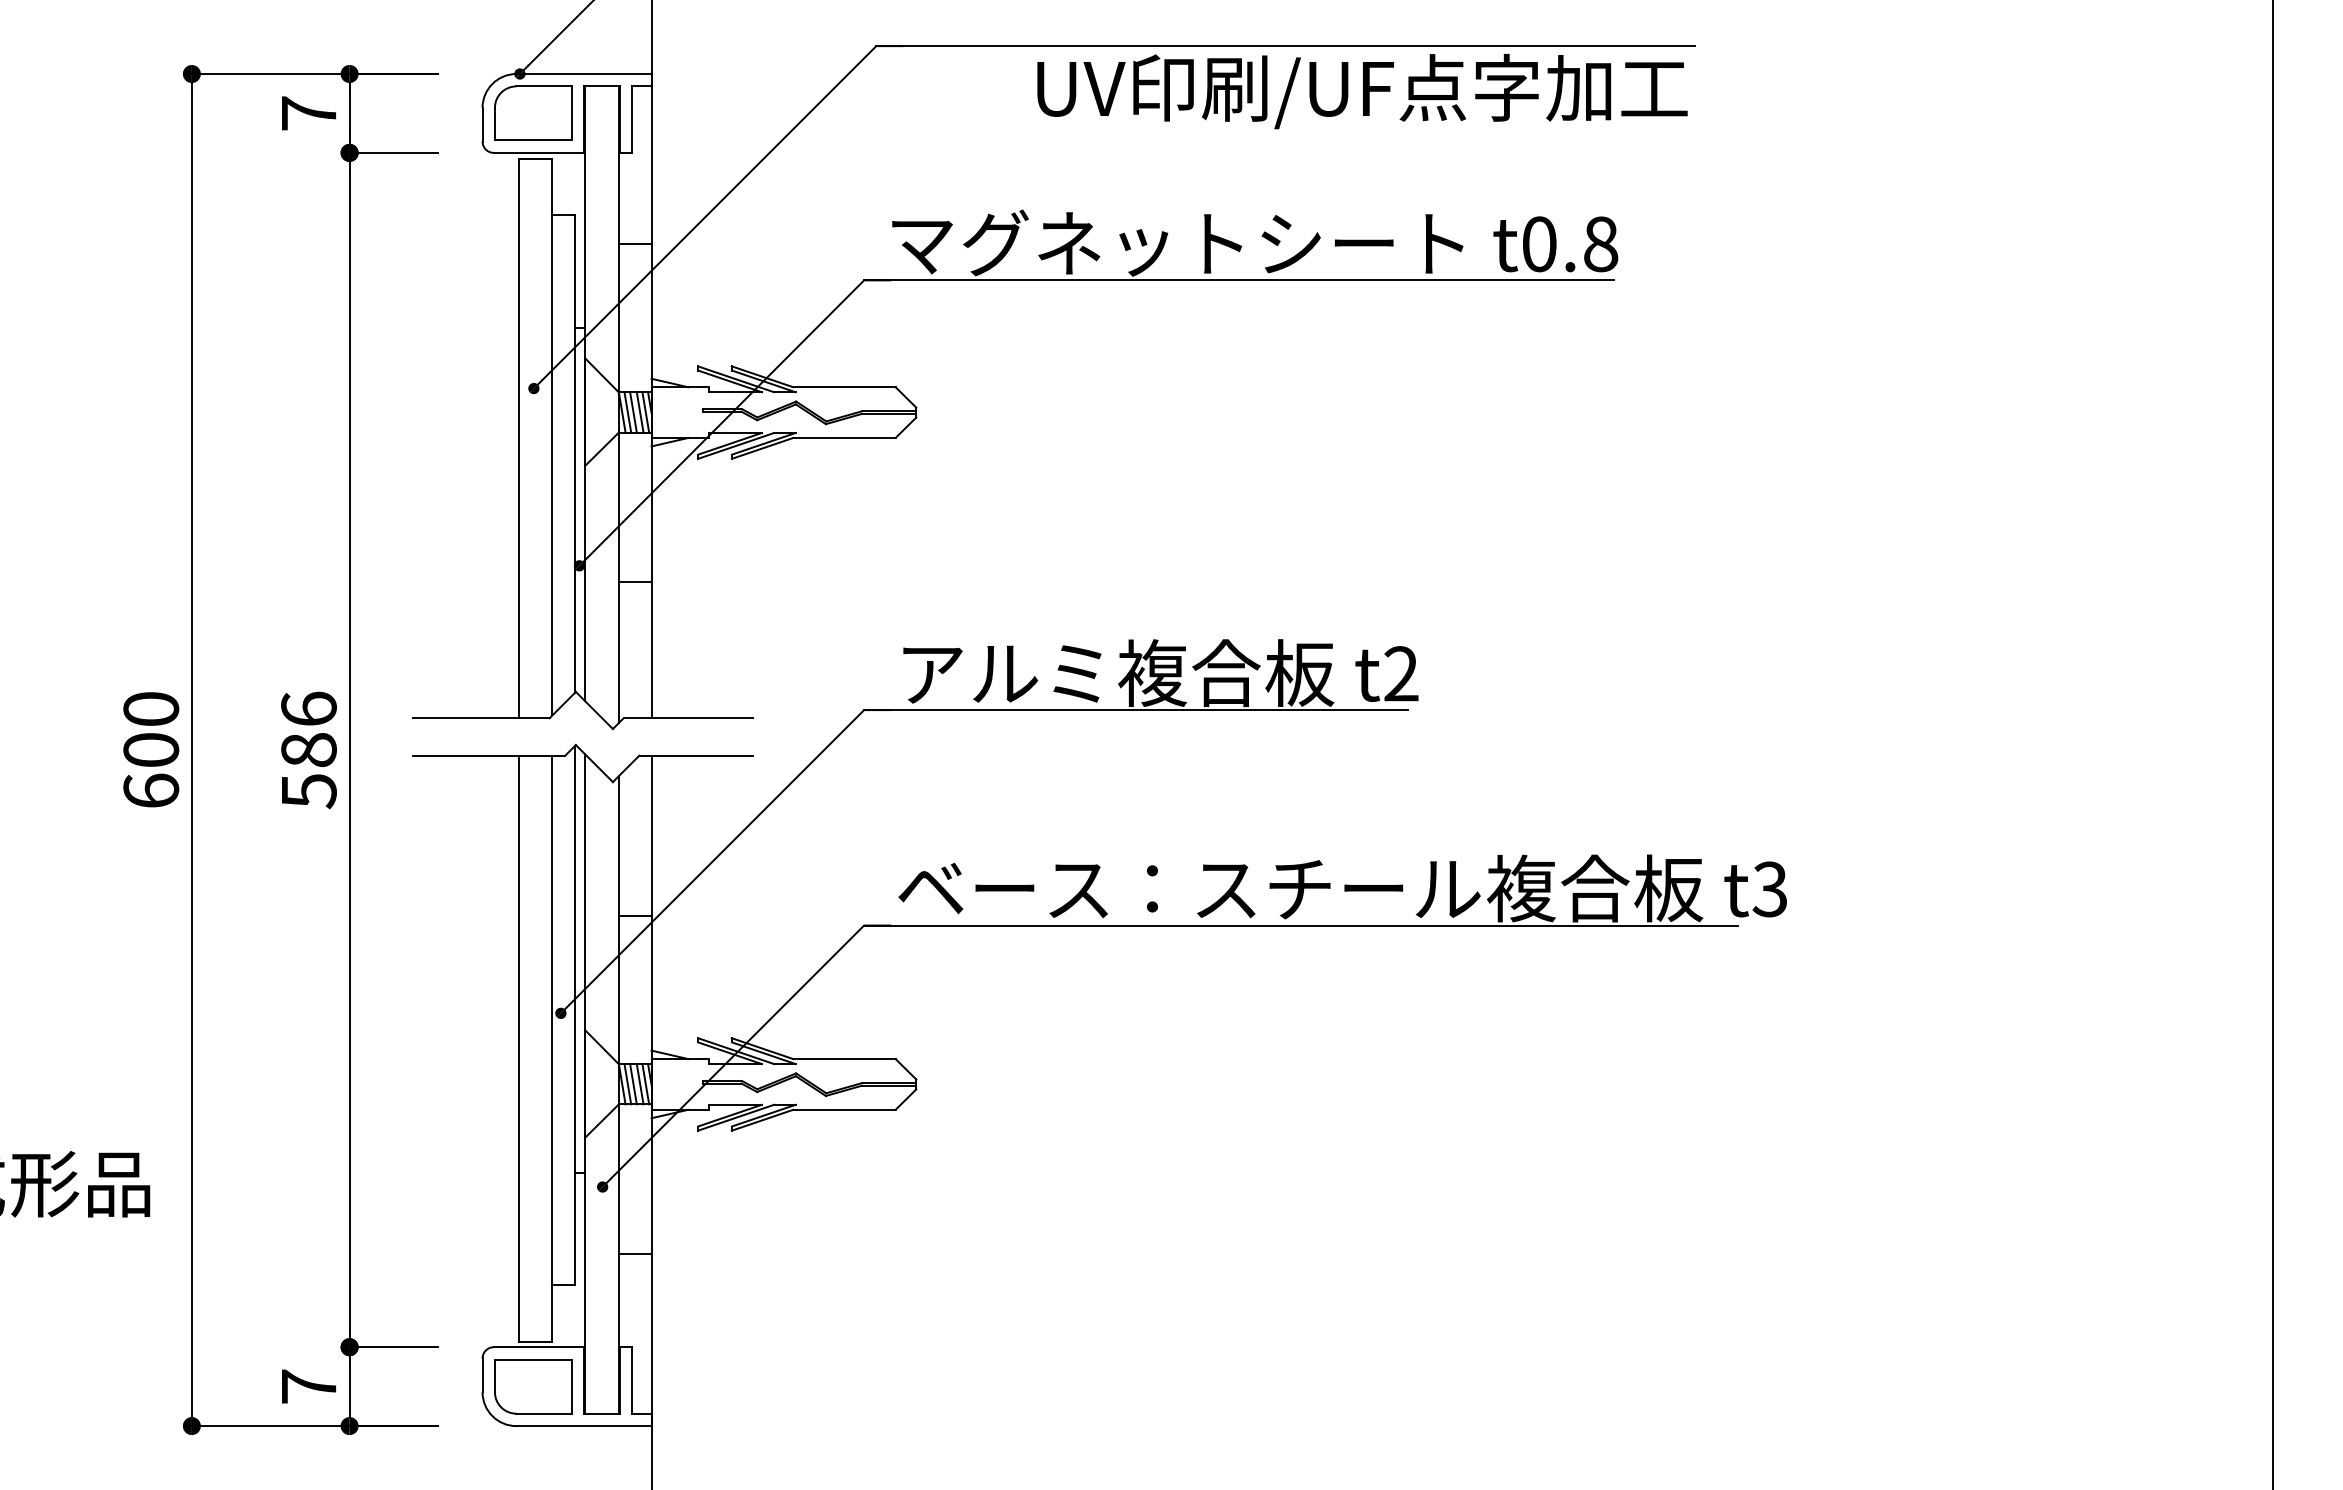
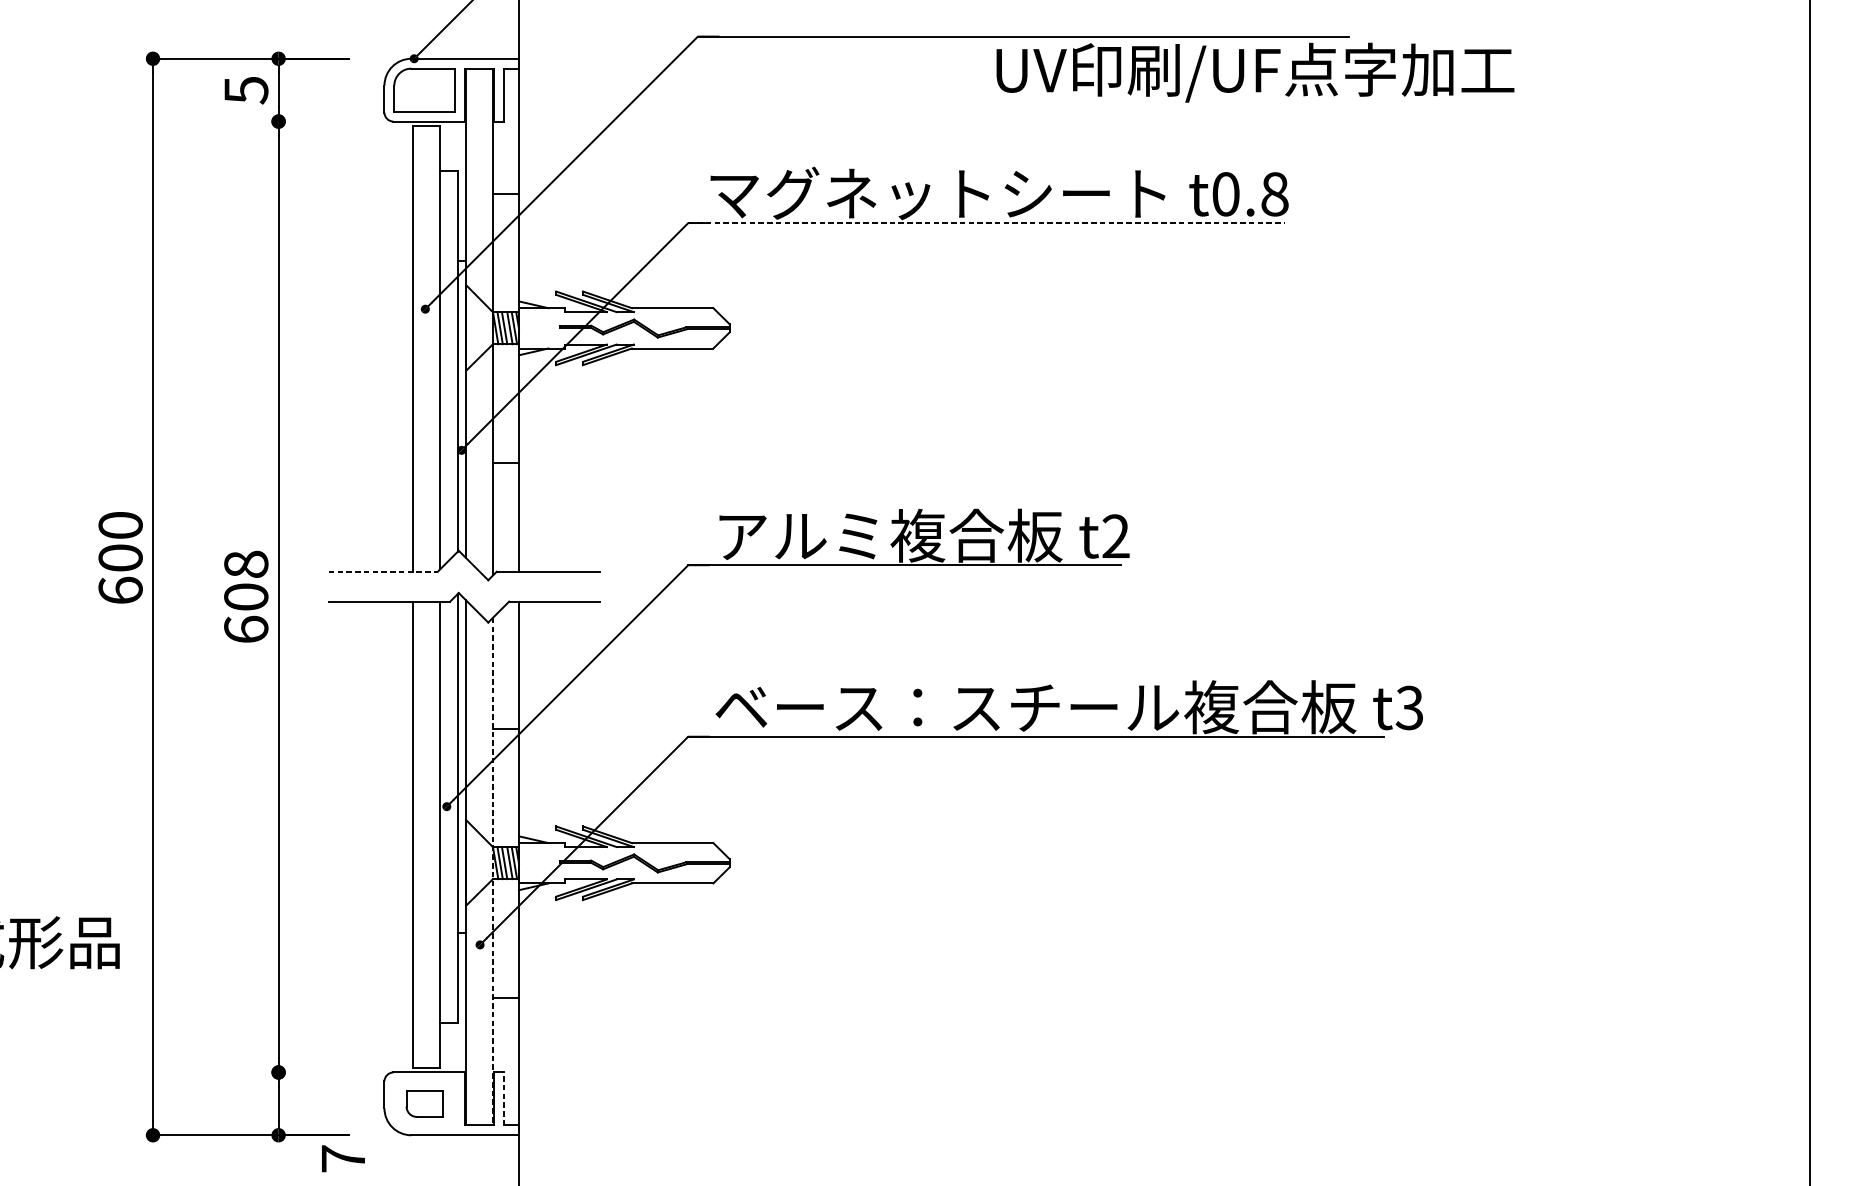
text: (1362, 91) -> (1255, 72), moved
text: (309, 113) -> (246, 90), 7 -> 5
line: (393, 152) -> (313, 121), removed
line: (1238, 280) -> (986, 223), solid -> dashed
line: (481, 718) -> (383, 571), solid -> dashed
text: (151, 749) -> (120, 557), moved
text: (308, 750) -> (245, 597), 586 -> 608
line: (618, 1094) -> (492, 871), solid -> dashed
line: (393, 1347) -> (313, 1072), removed
line: (632, 1379) -> (503, 1098), solid -> dashed
text: (308, 1386) -> (343, 1158), moved
part: (533, 1386) -> (425, 1103), size x0.6

